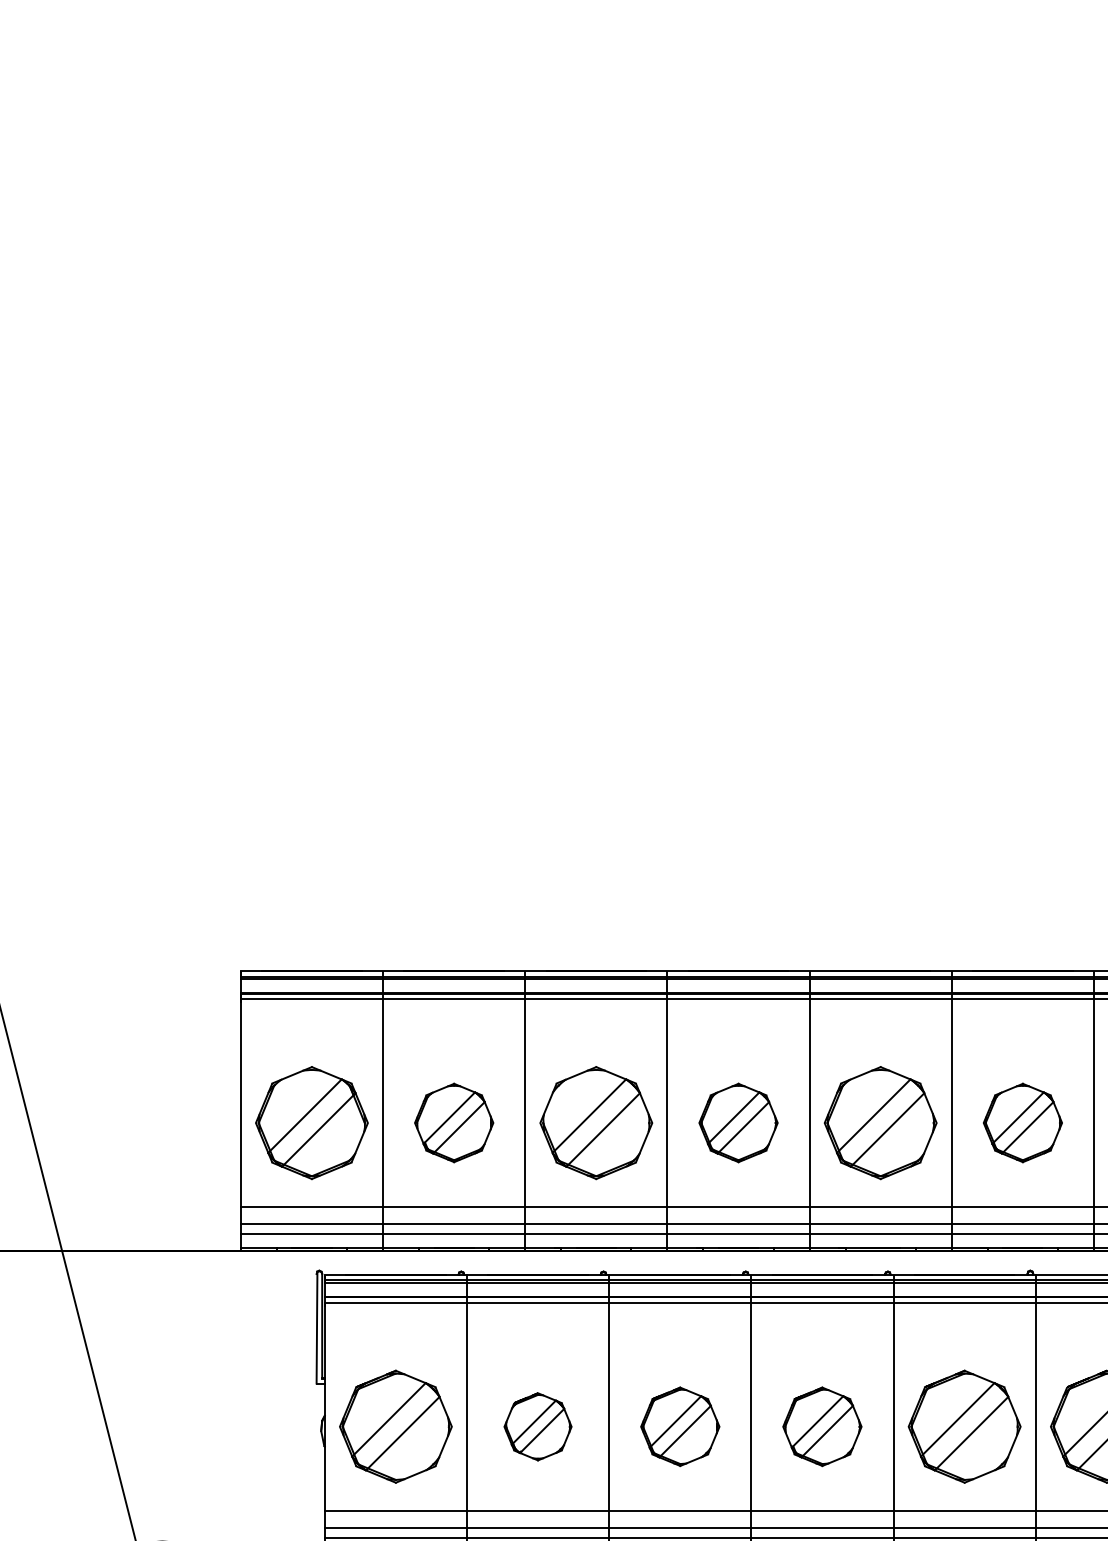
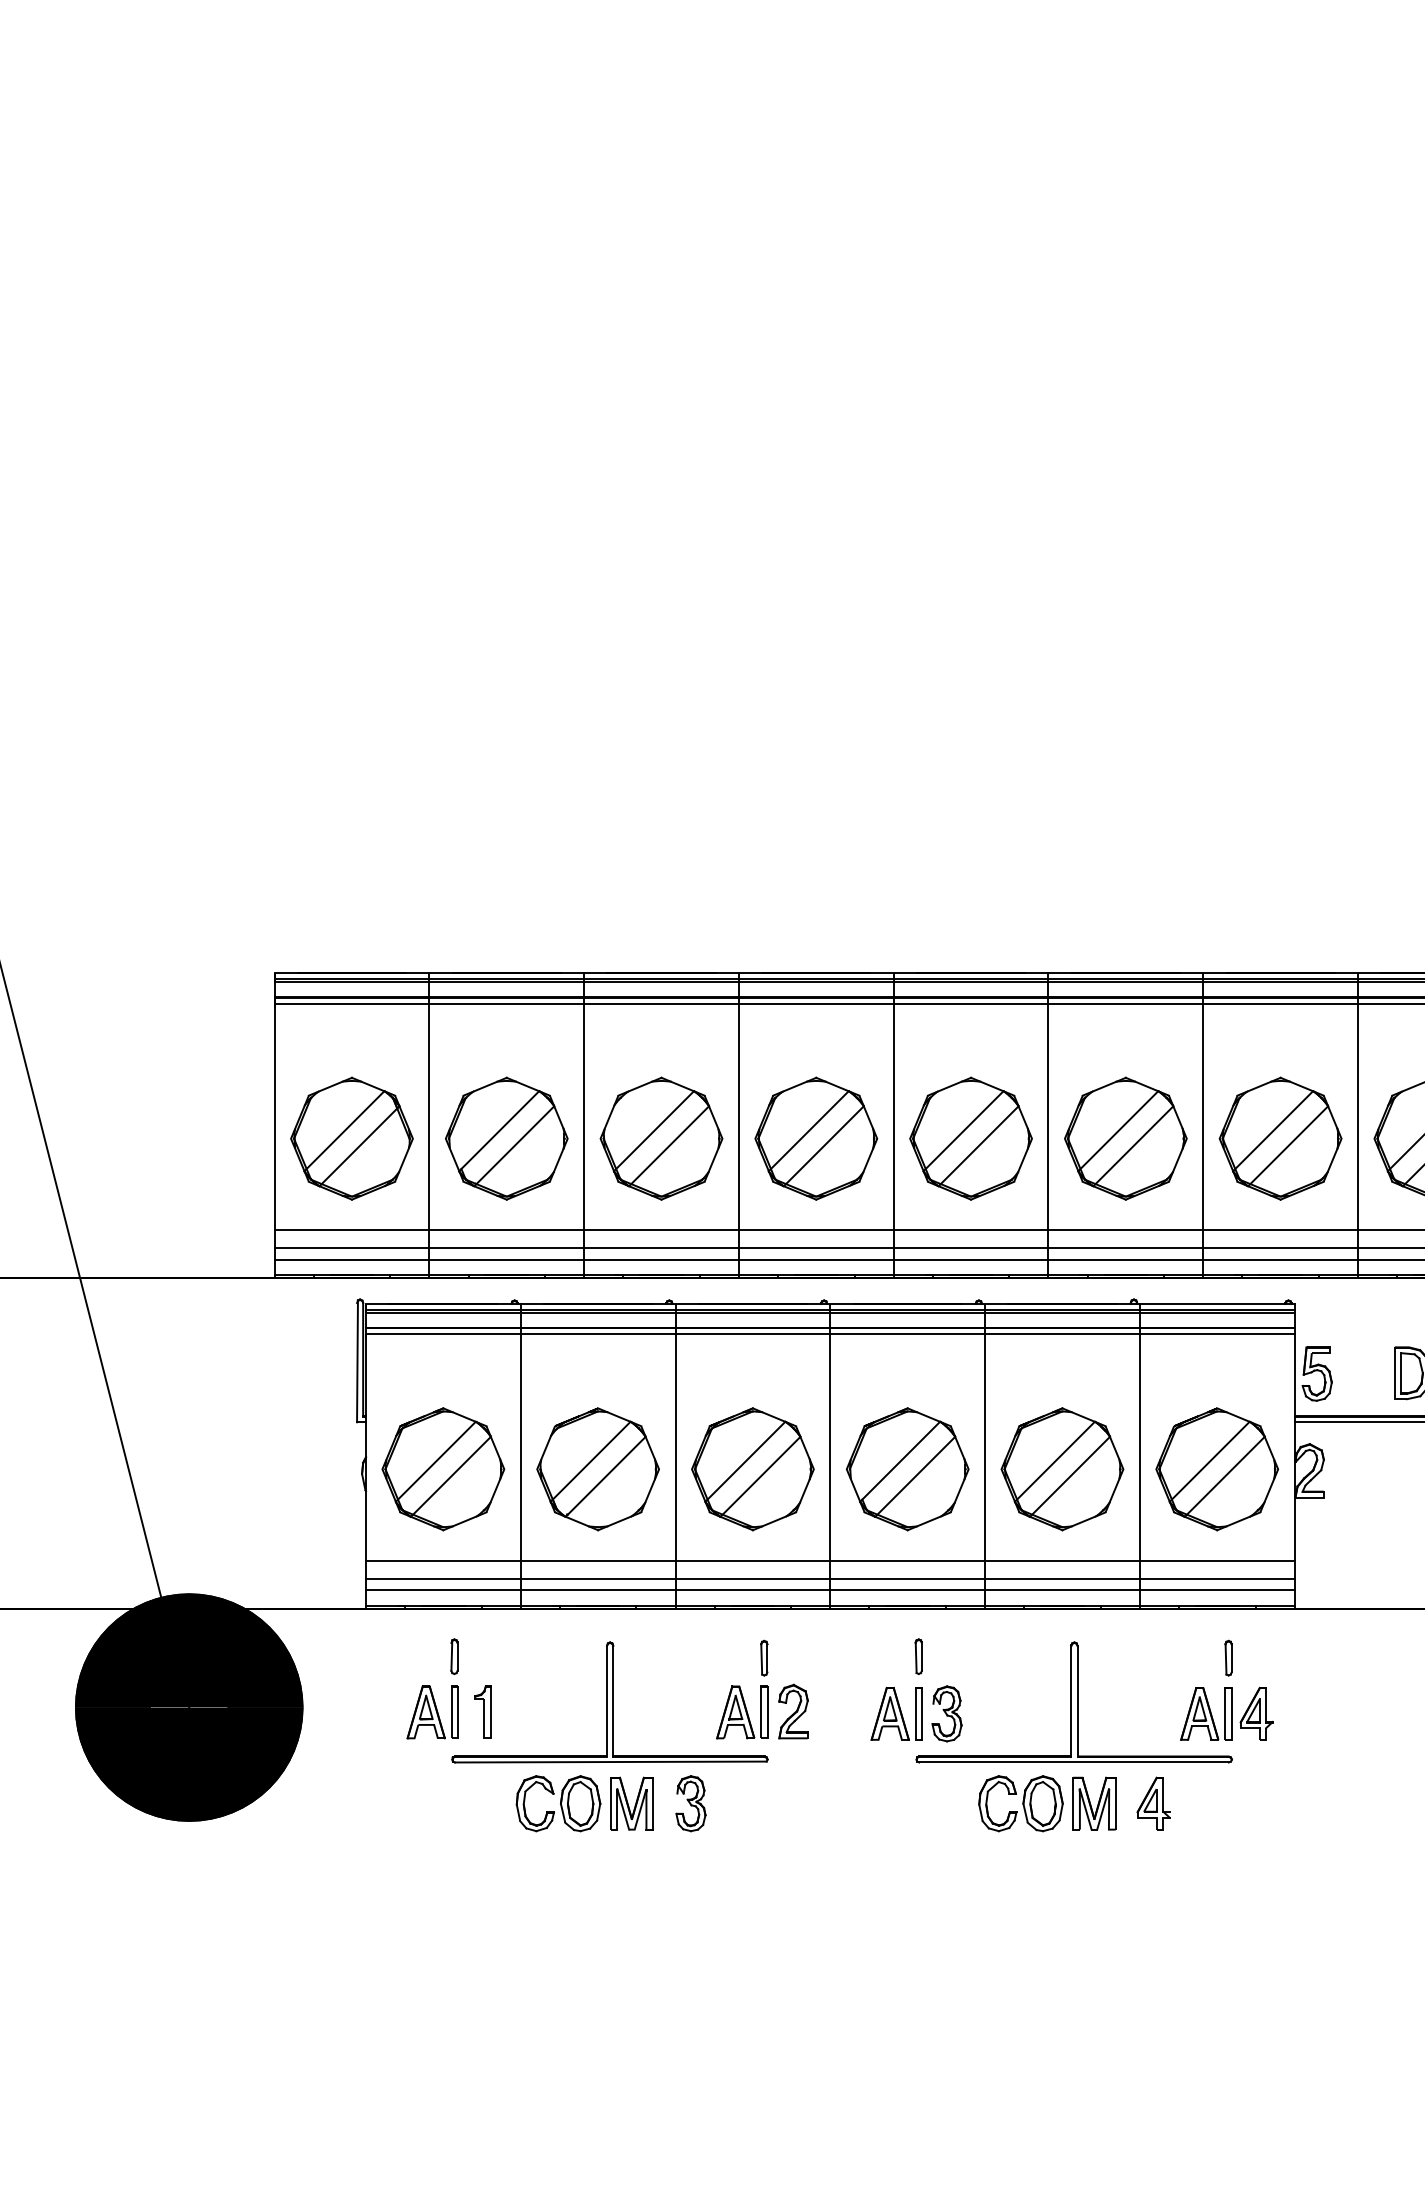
part: (453, 1122) -> (506, 1138), size x1.43
part: (738, 1122) -> (816, 1138), size x1.43
part: (1022, 1122) -> (1125, 1138), size x1.43
part: (537, 1426) -> (597, 1469), size x1.67
part: (679, 1426) -> (752, 1469), size x1.43
part: (822, 1426) -> (907, 1469), size x1.43

